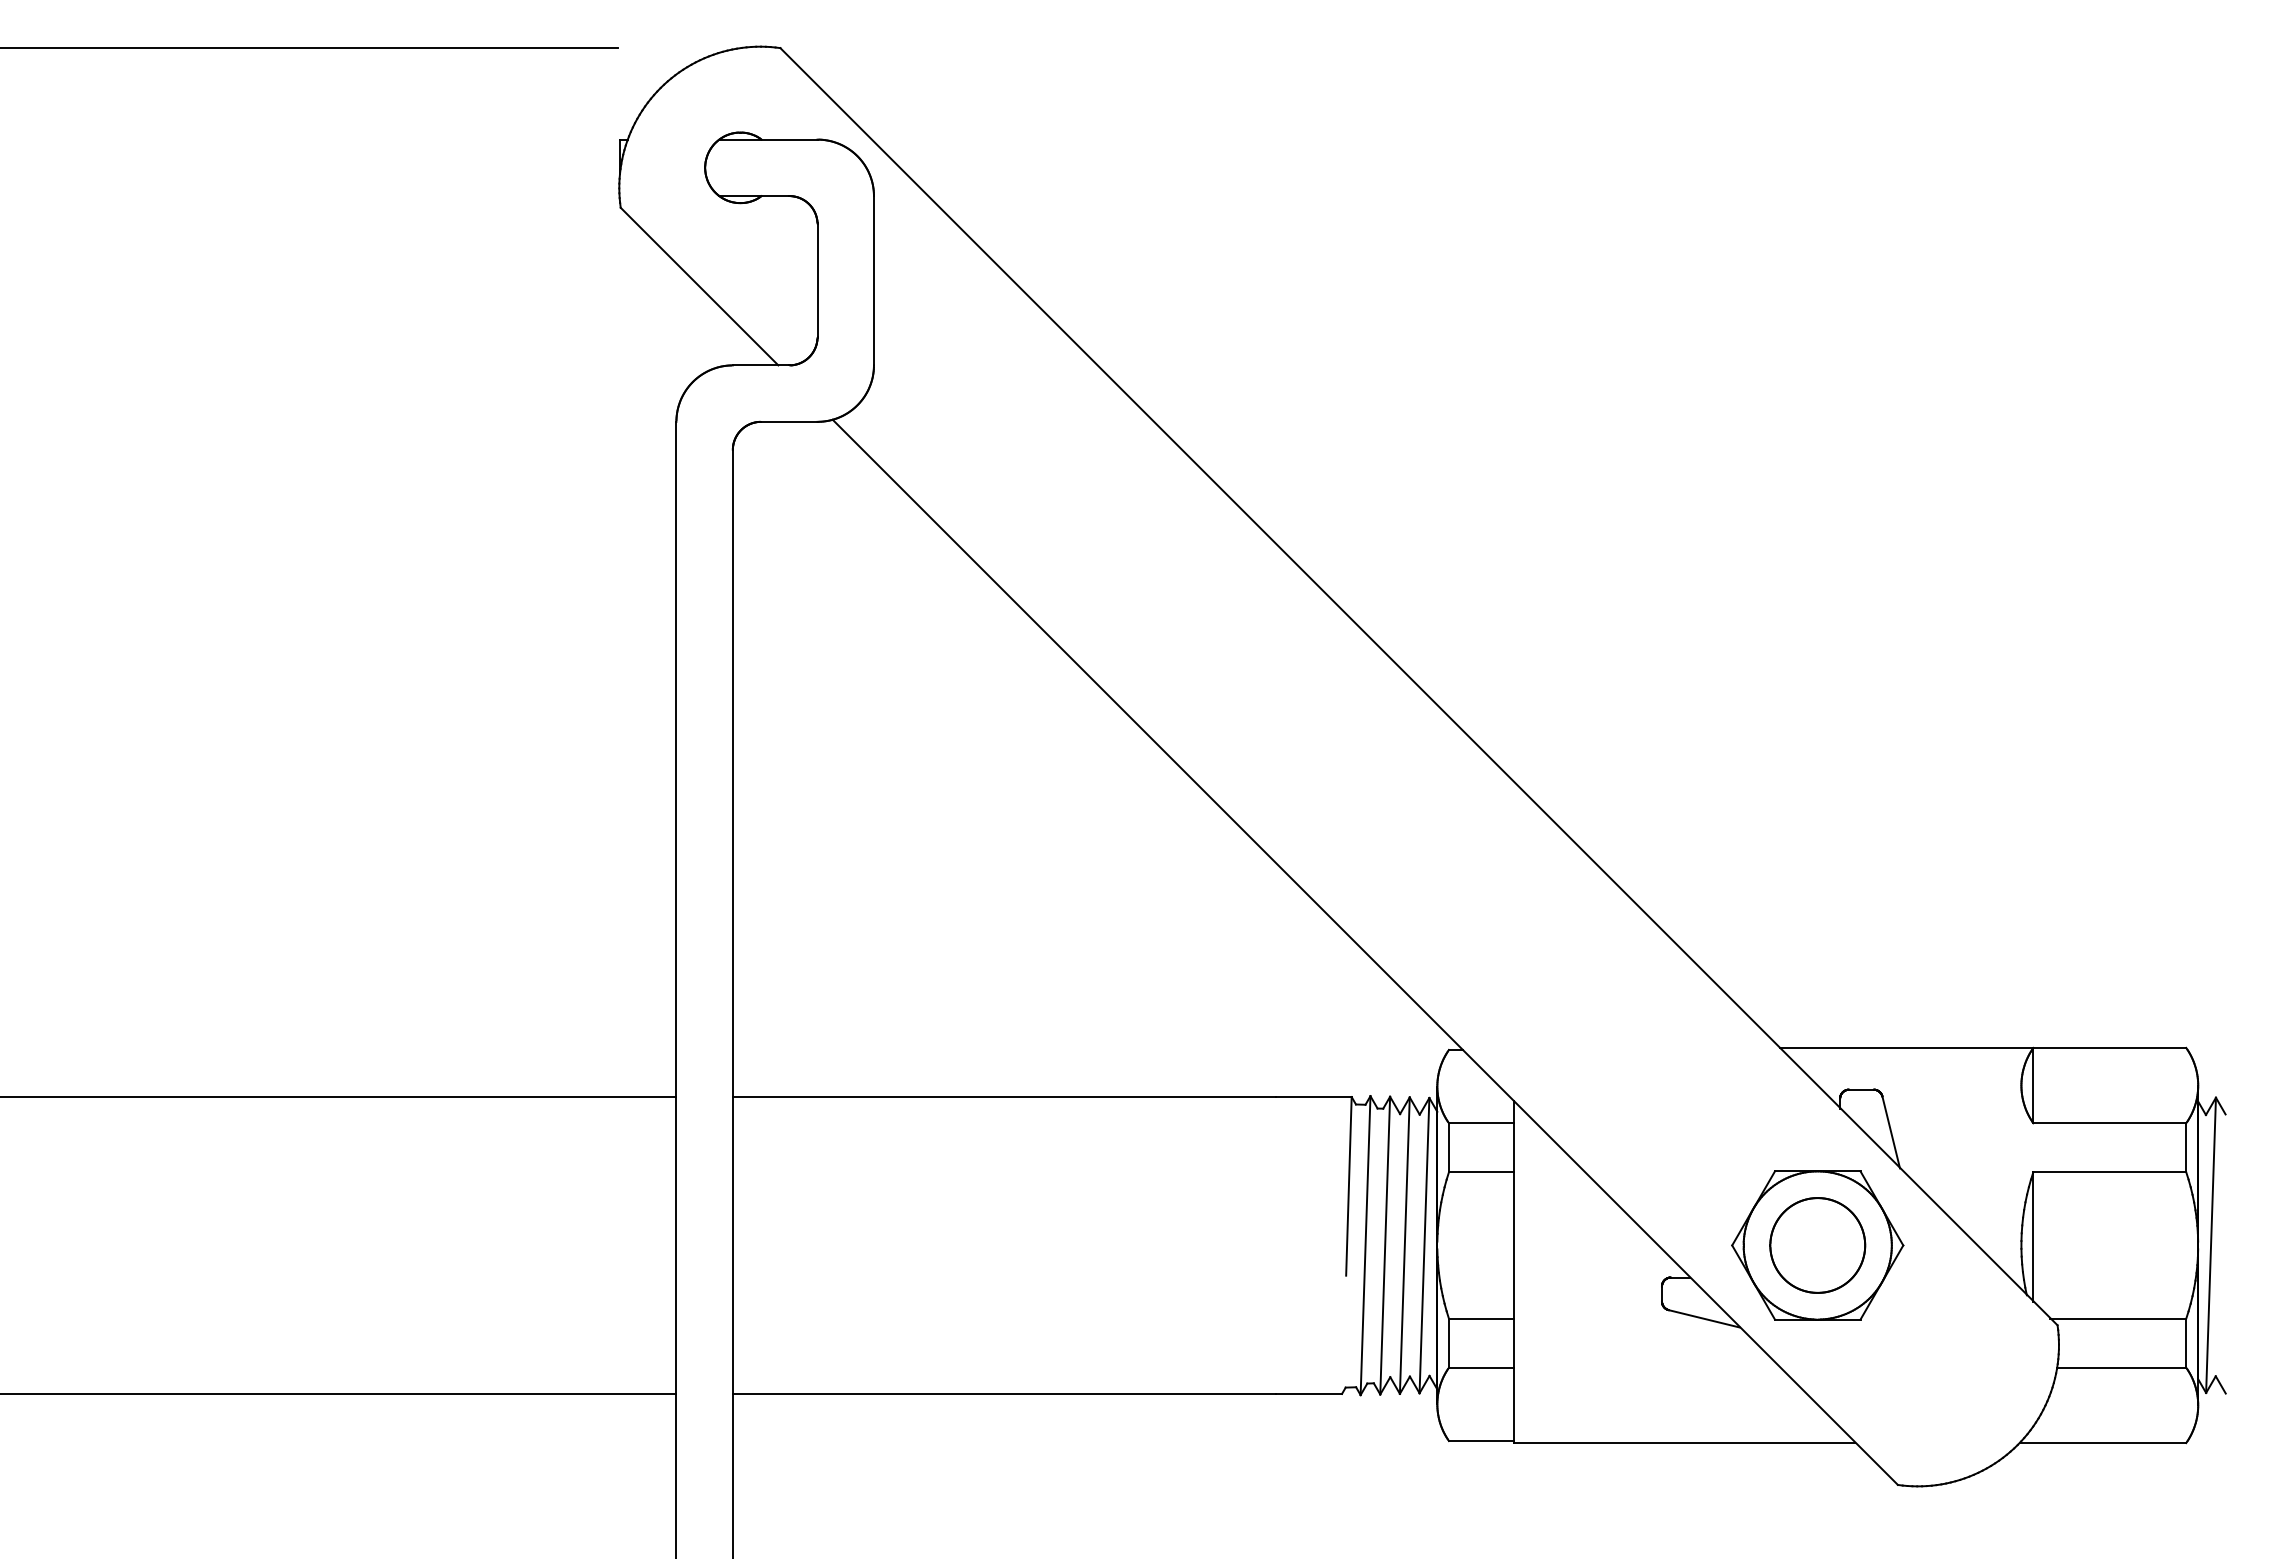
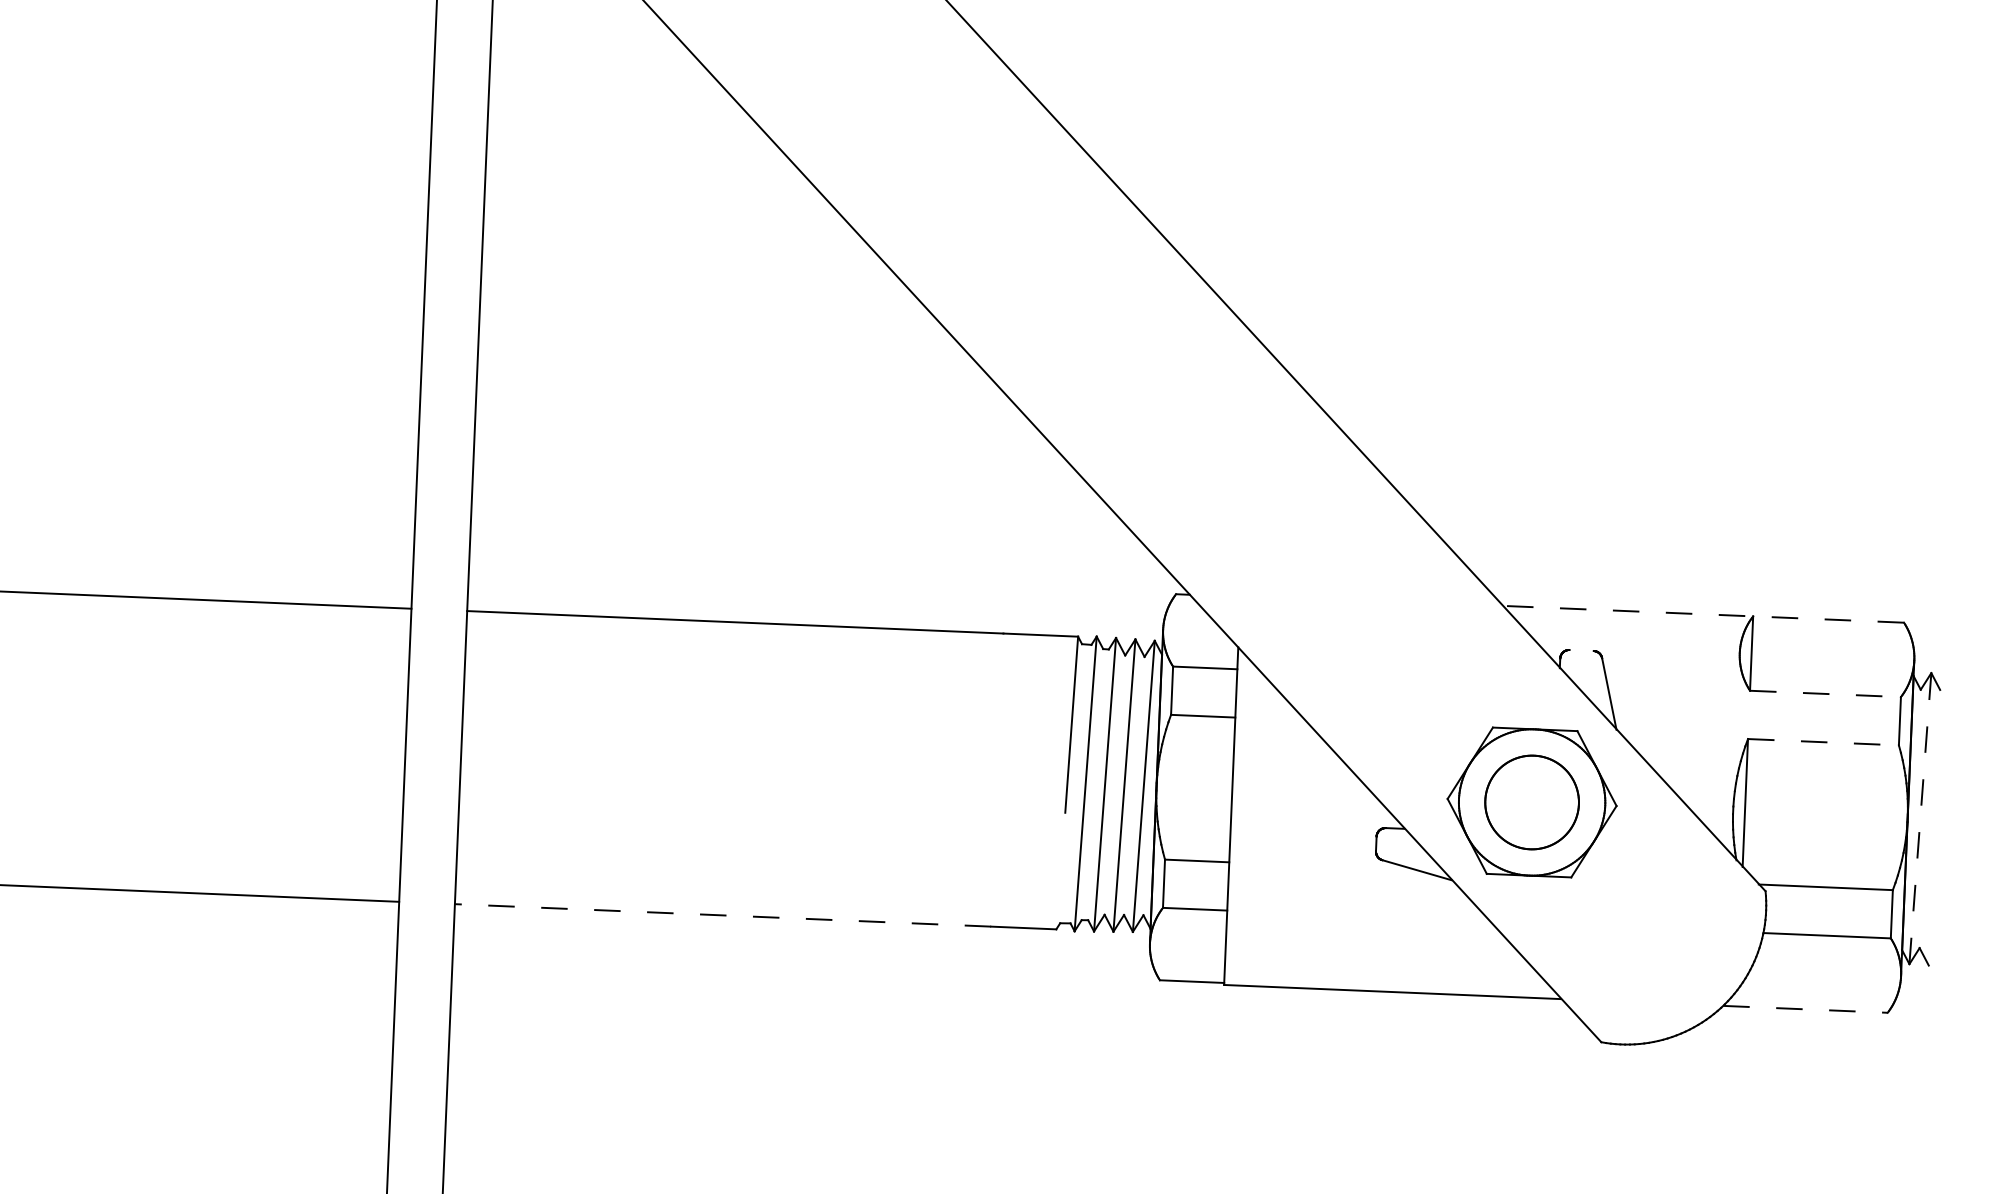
line: (1982, 1047) -> (1702, 613), solid -> dashed
line: (1861, 1089) -> (1581, 650), removed
line: (2110, 1123) -> (1826, 694), solid -> dashed
line: (2110, 1172) -> (1824, 742), solid -> dashed
line: (2211, 1245) -> (1920, 818), solid -> dashed
line: (1004, 1393) -> (723, 914), solid -> dashed
line: (2103, 1443) -> (1806, 1009), solid -> dashed

